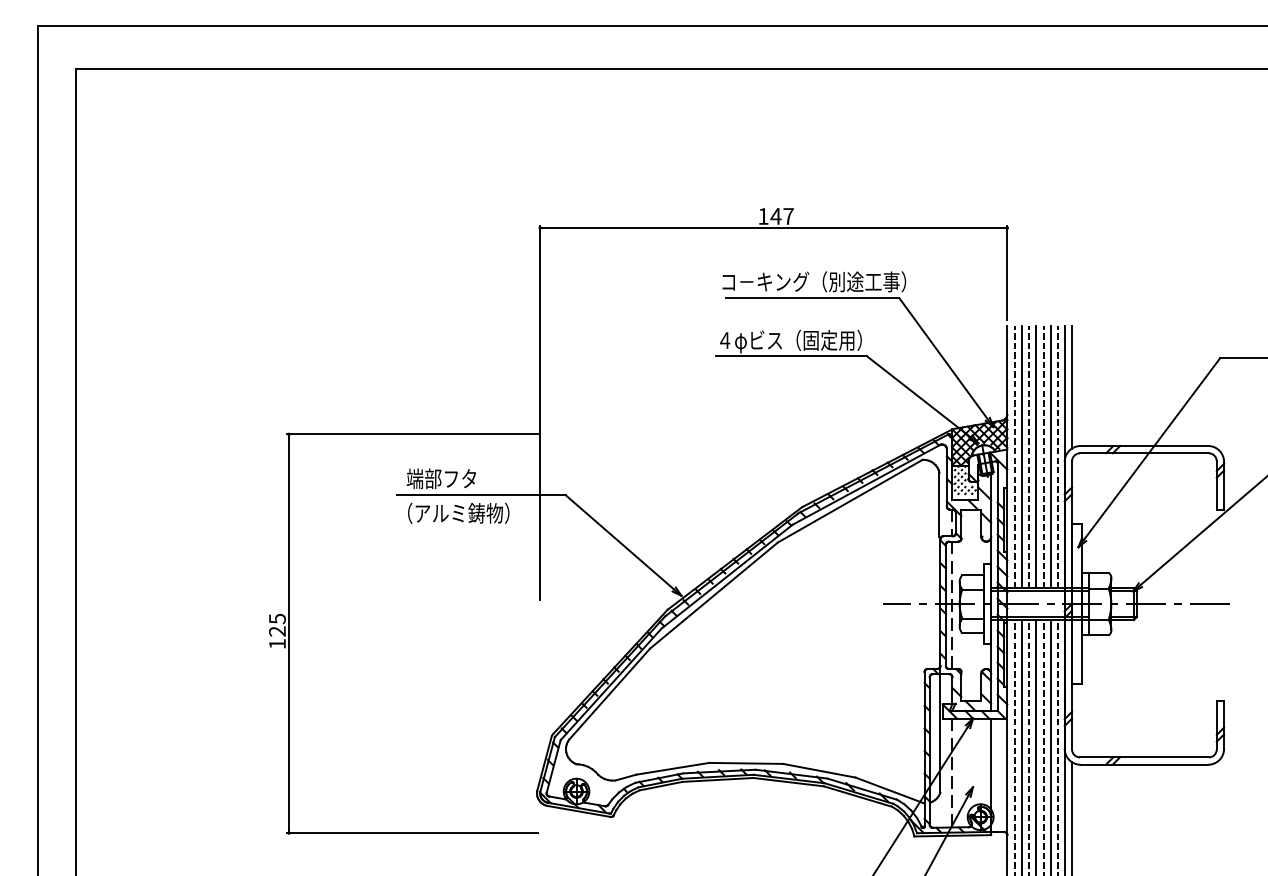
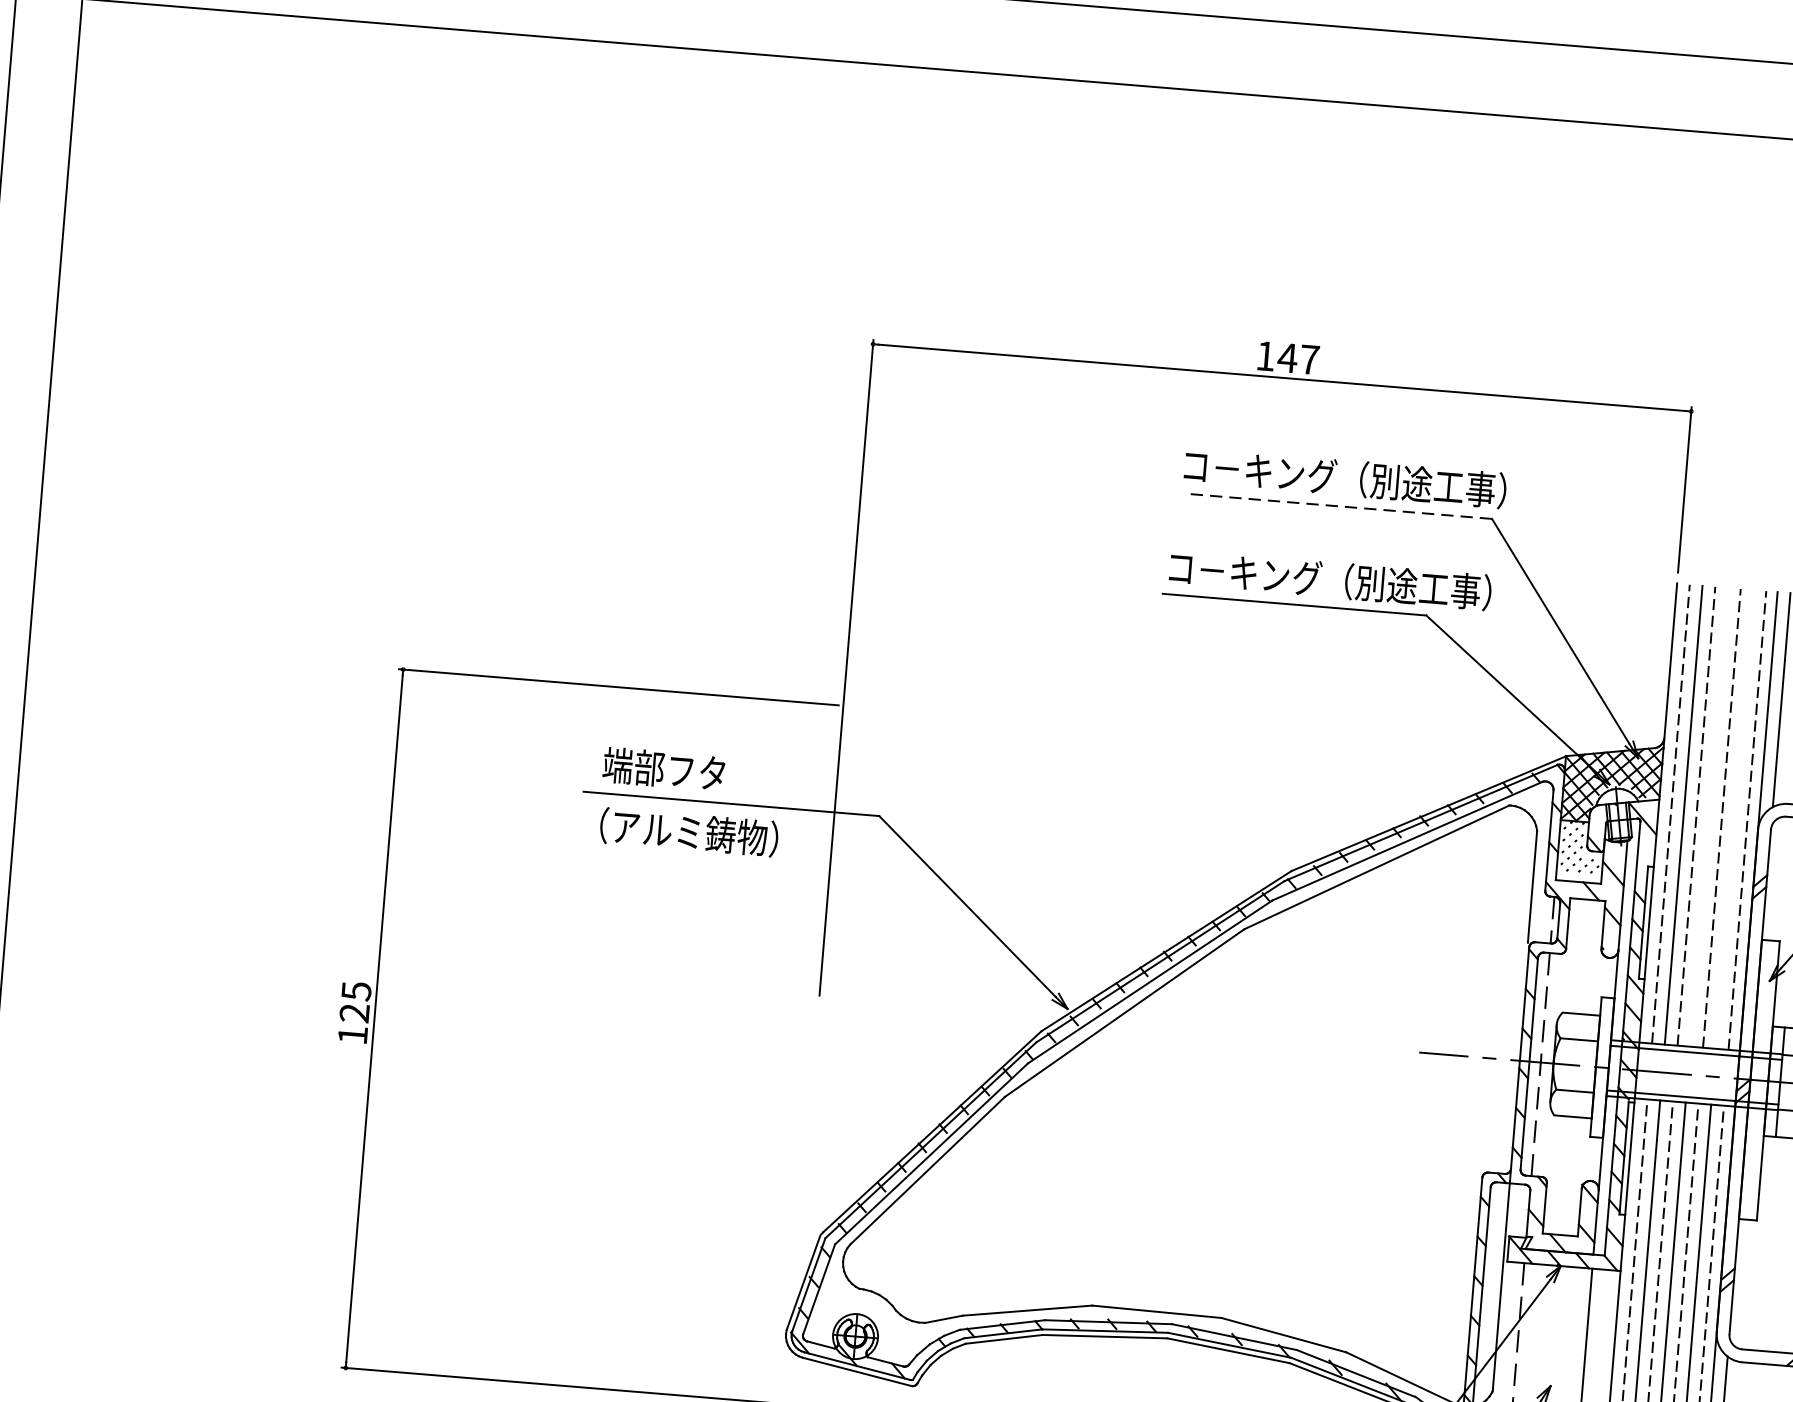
line: (812, 298) -> (1339, 506), solid -> dashed
text: (810, 341) -> (1330, 582), ４φビス（固定用） -> コ－キング（別途工事）
line: (1036, 457) -> (1709, 817), removed
line: (1050, 457) -> (1733, 819), removed

